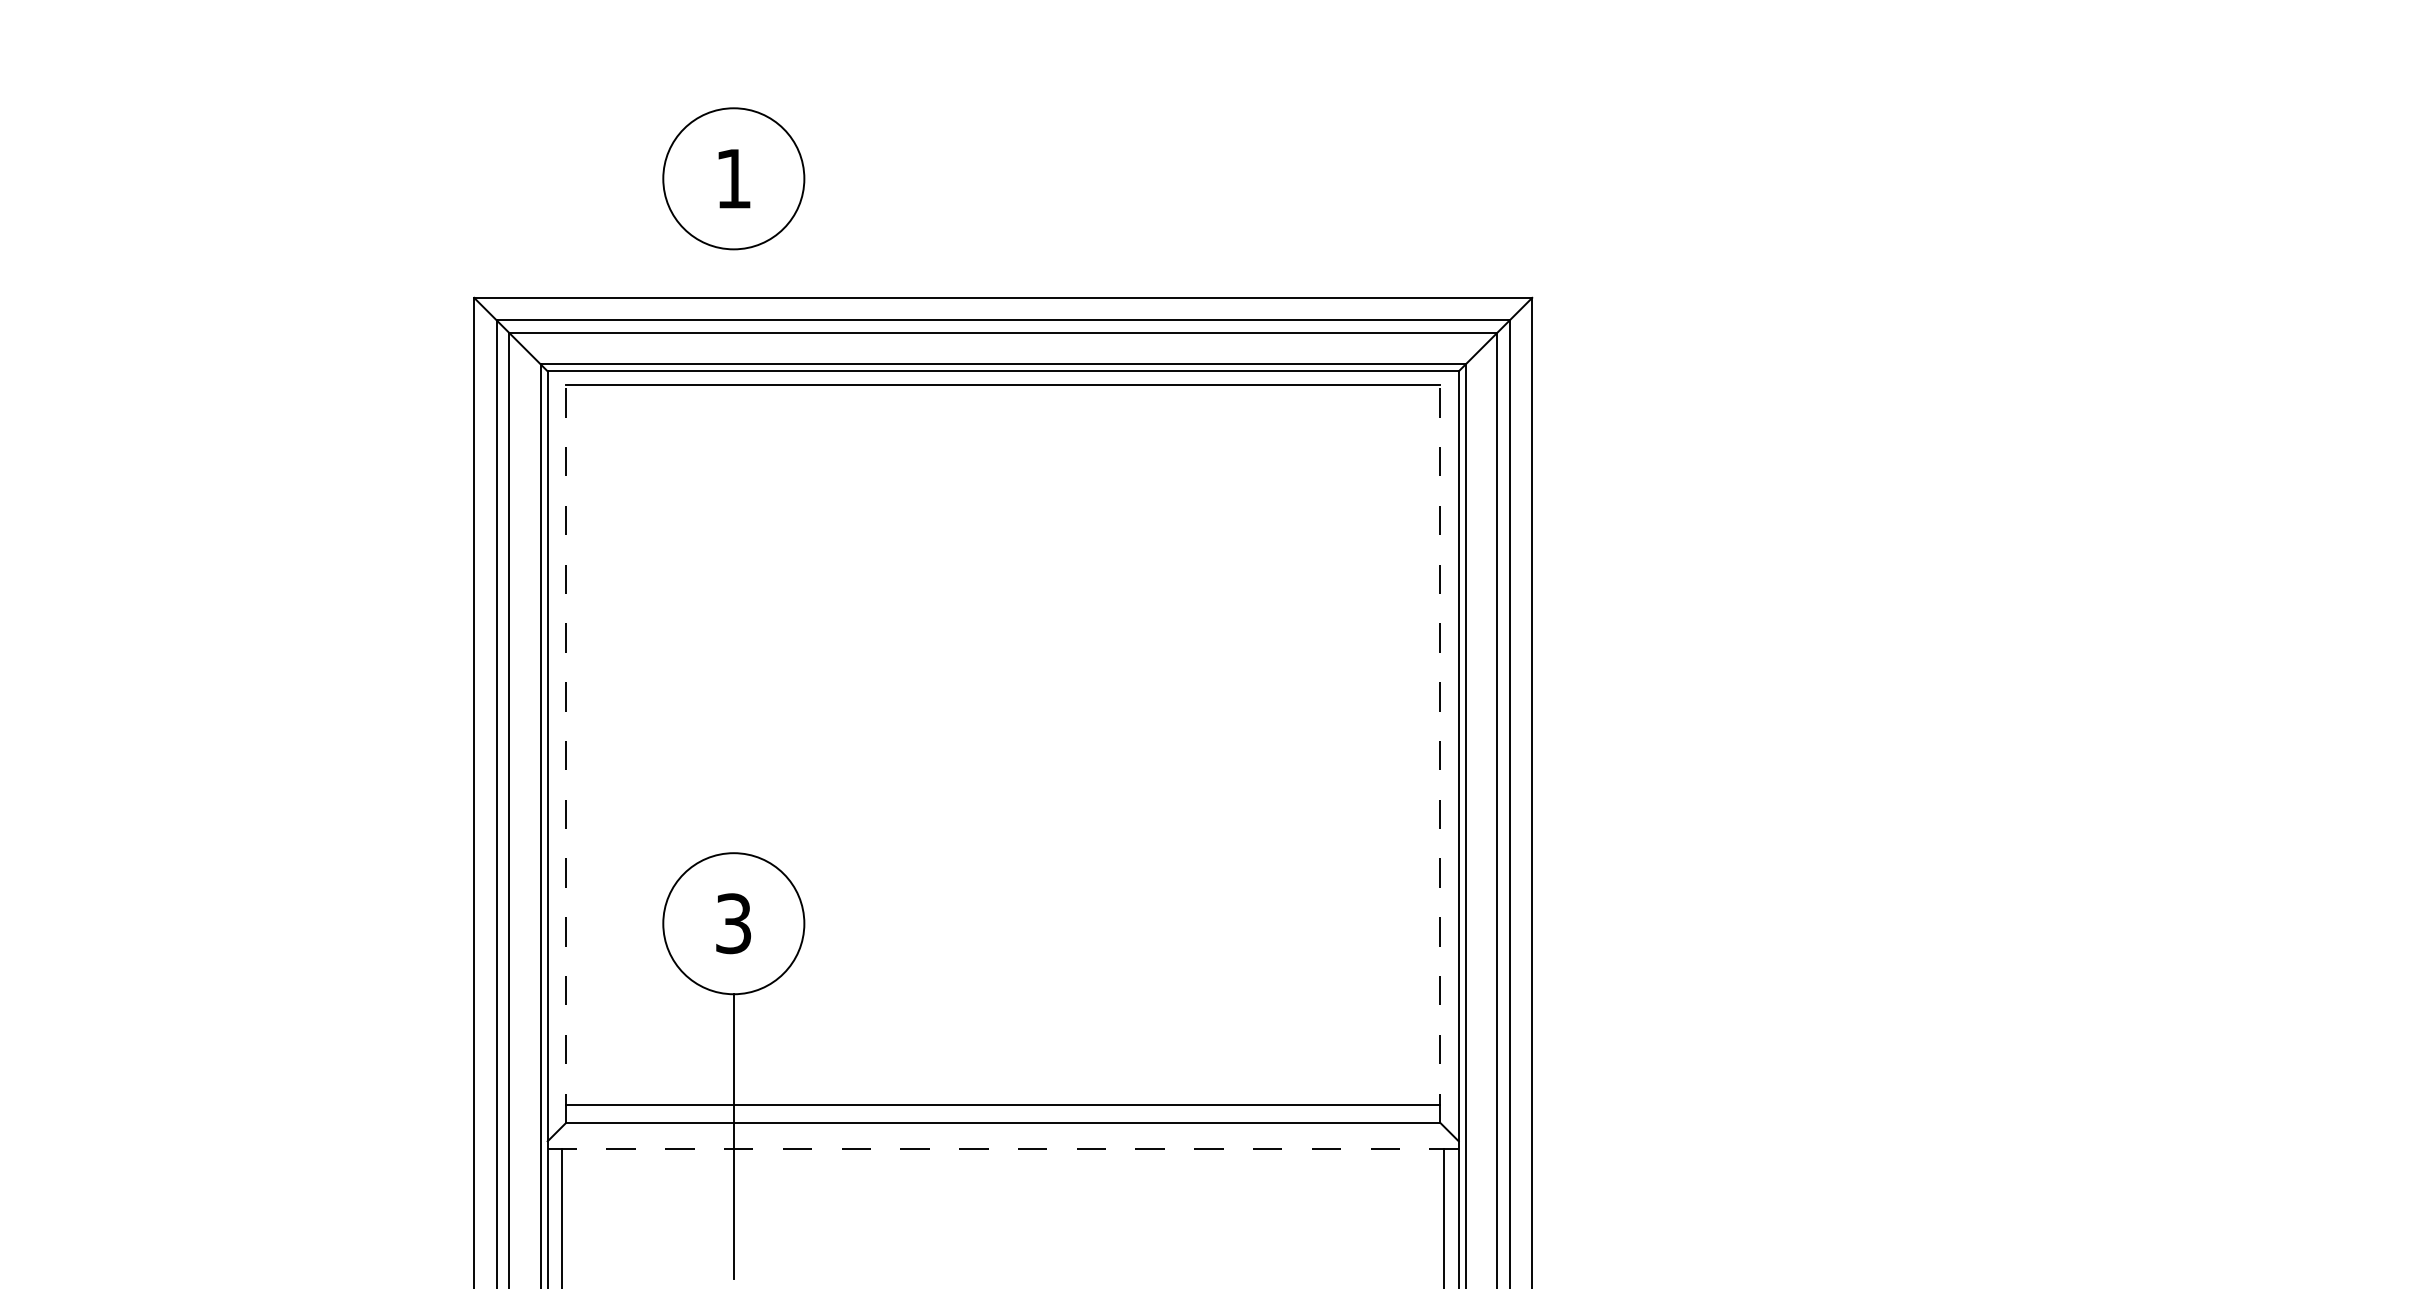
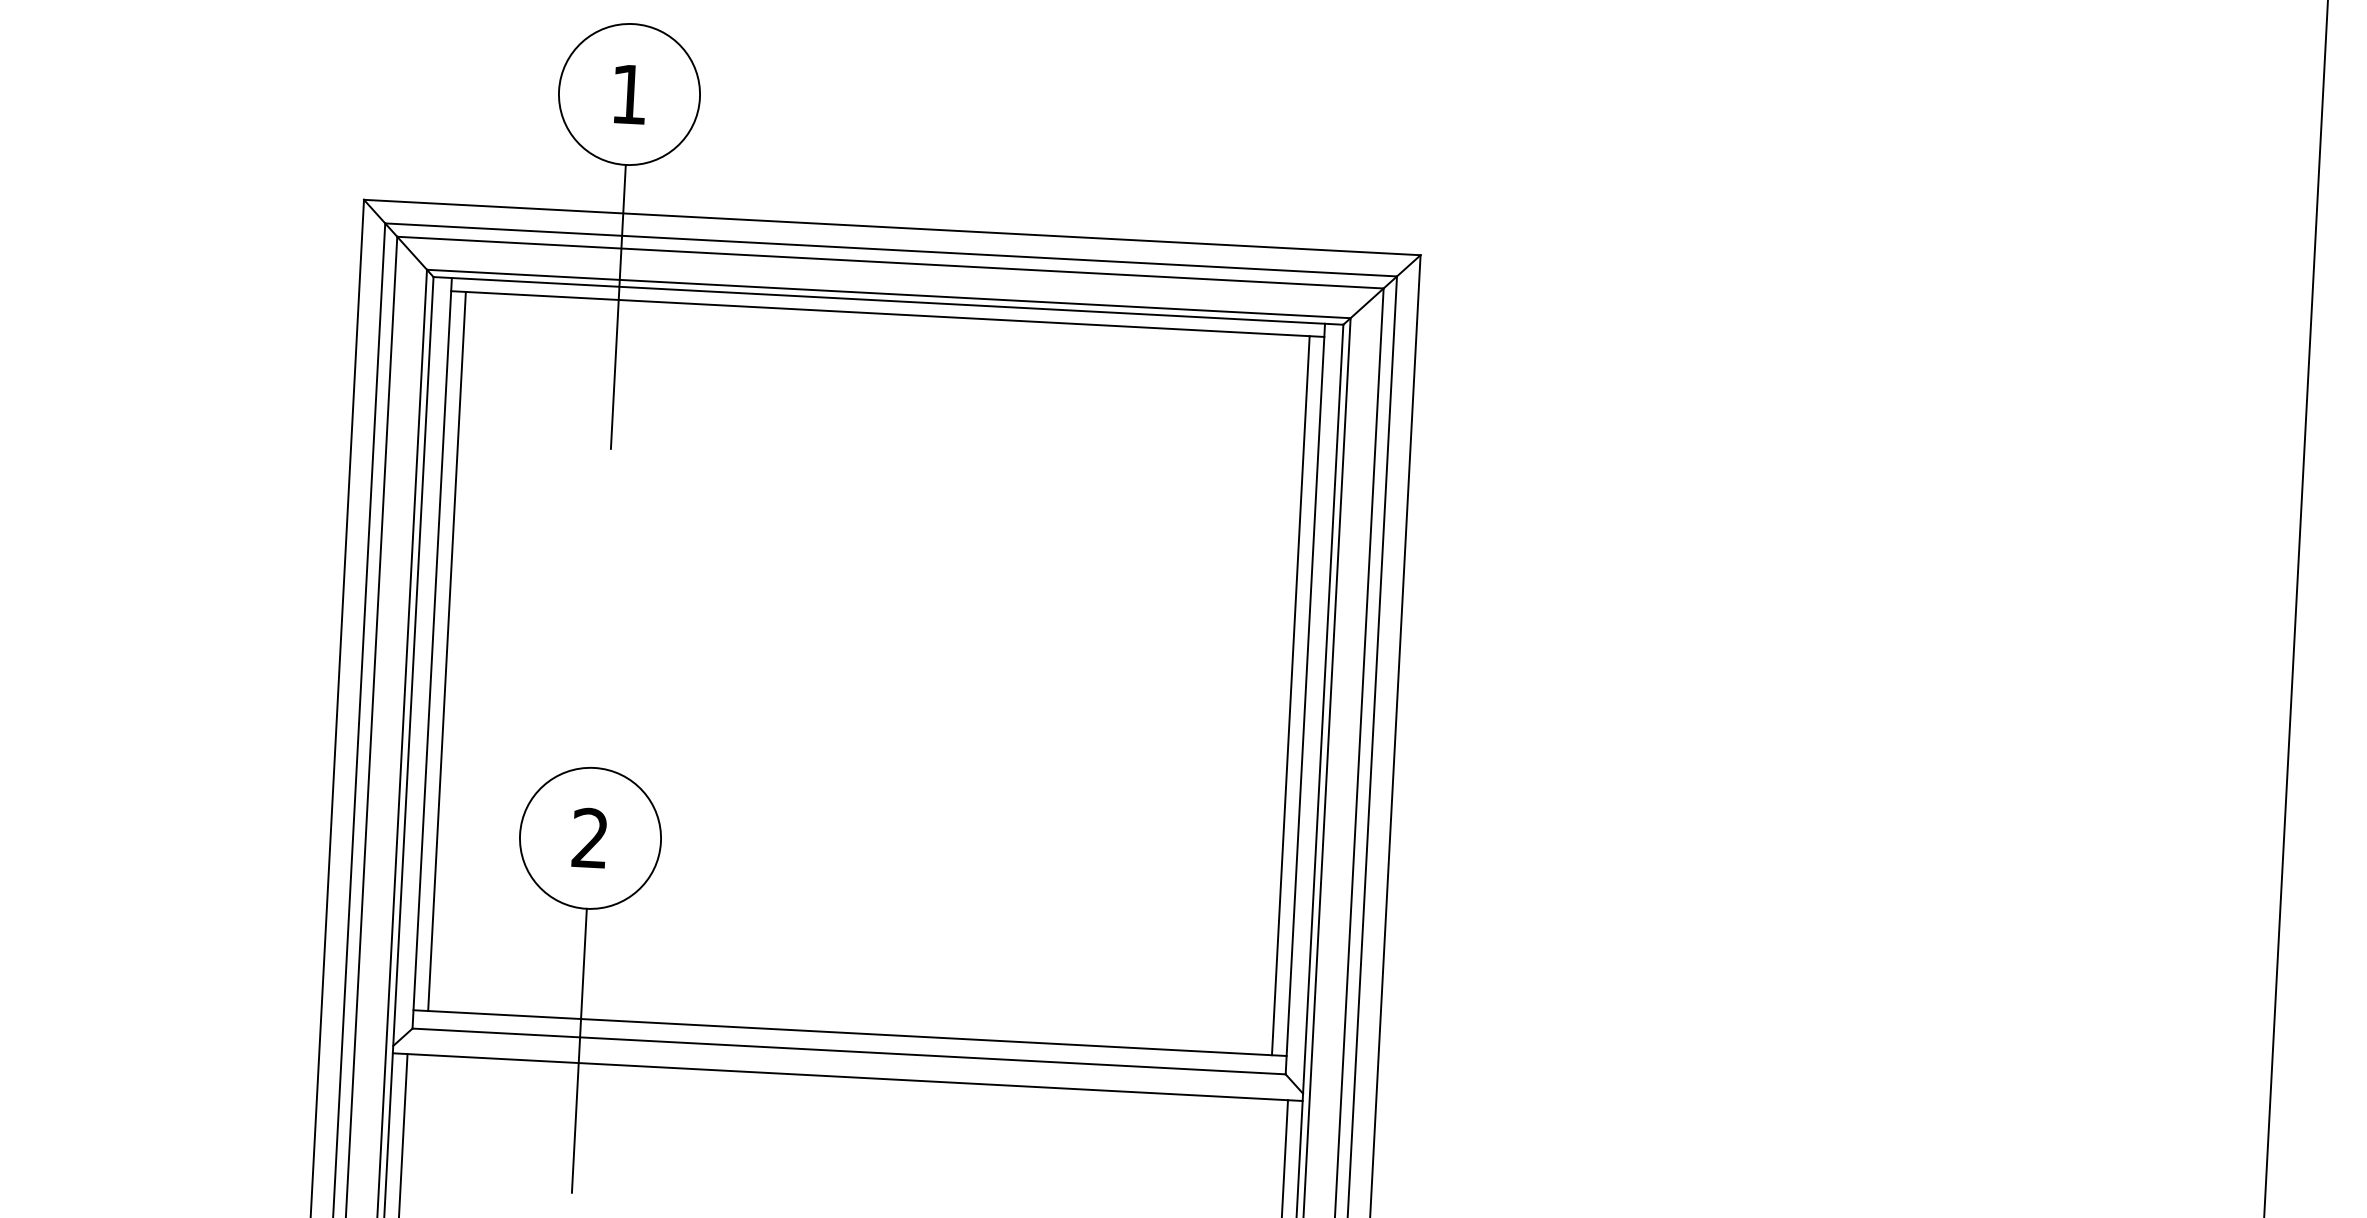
line: (733, 391) -> (618, 306), added
line: (580, 744) -> (446, 651), added
line: (1425, 744) -> (1290, 695), added
line: (566, 747) -> (432, 653), dashed -> solid
line: (1440, 747) -> (1305, 699), dashed -> solid
text: (733, 923) -> (590, 838), 3 -> 2
line: (1003, 1148) -> (848, 1076), dashed -> solid

